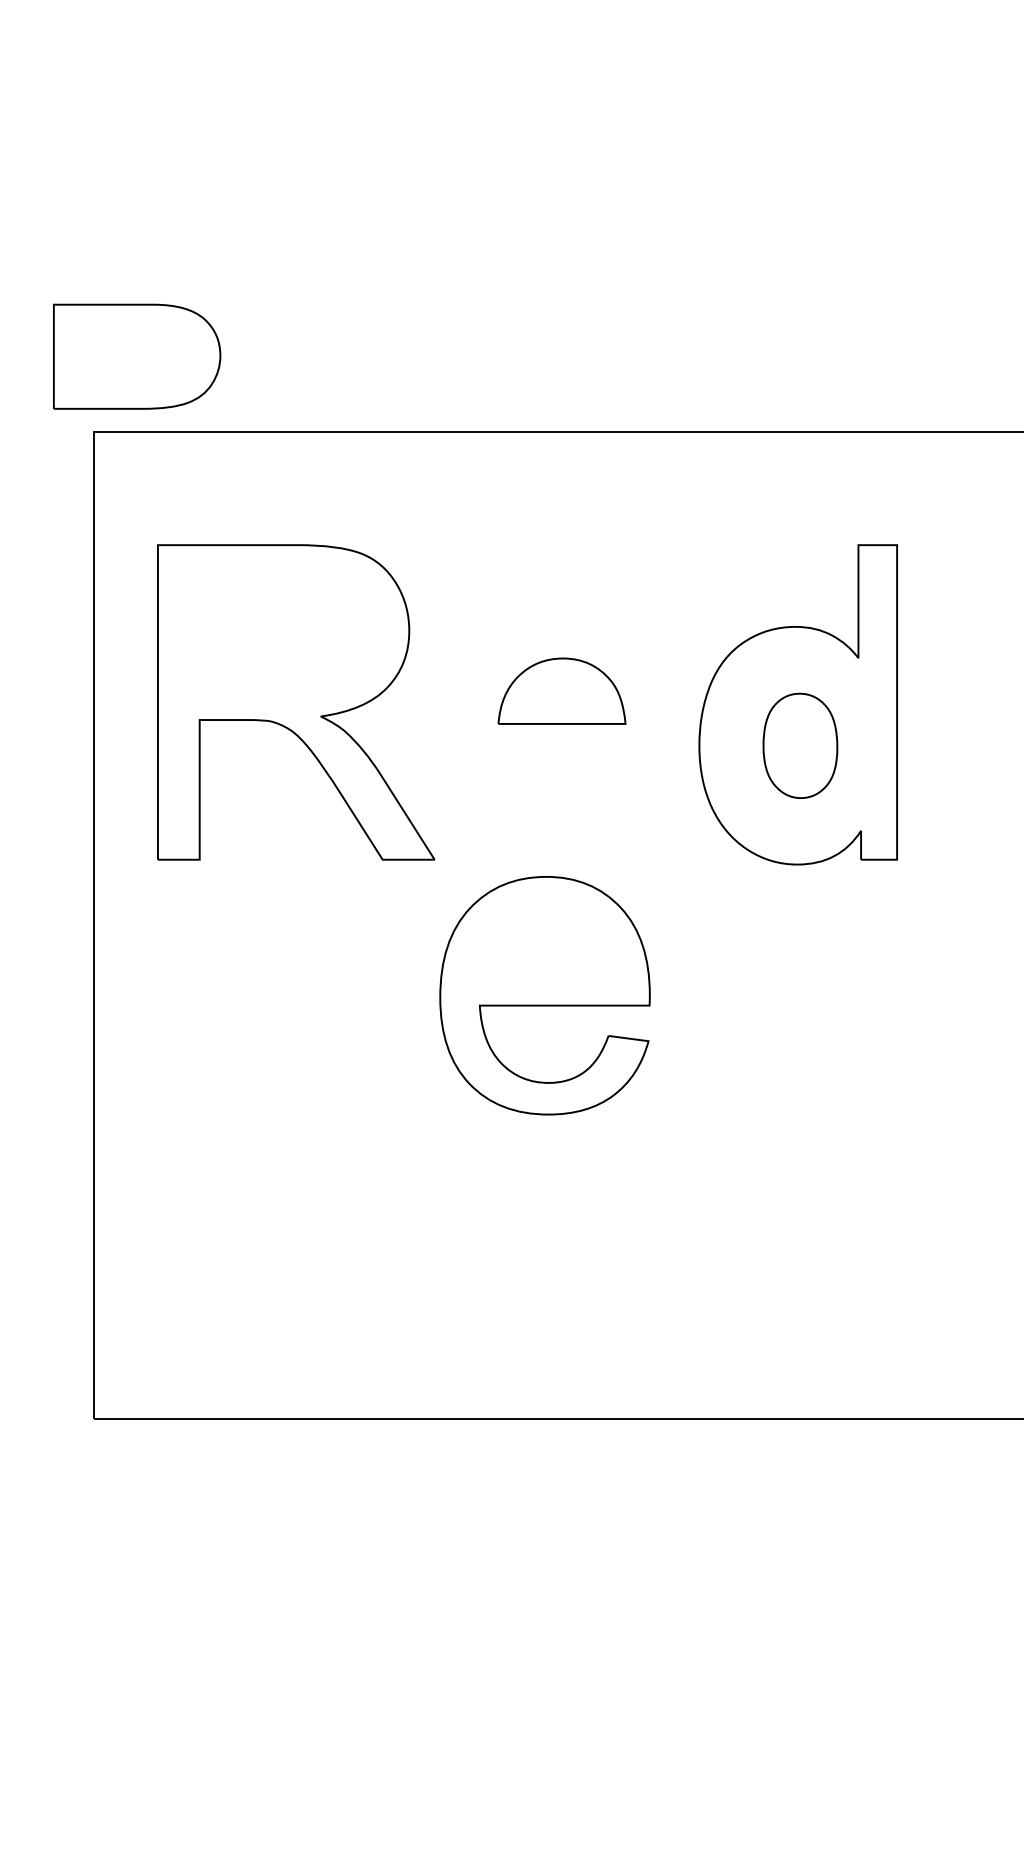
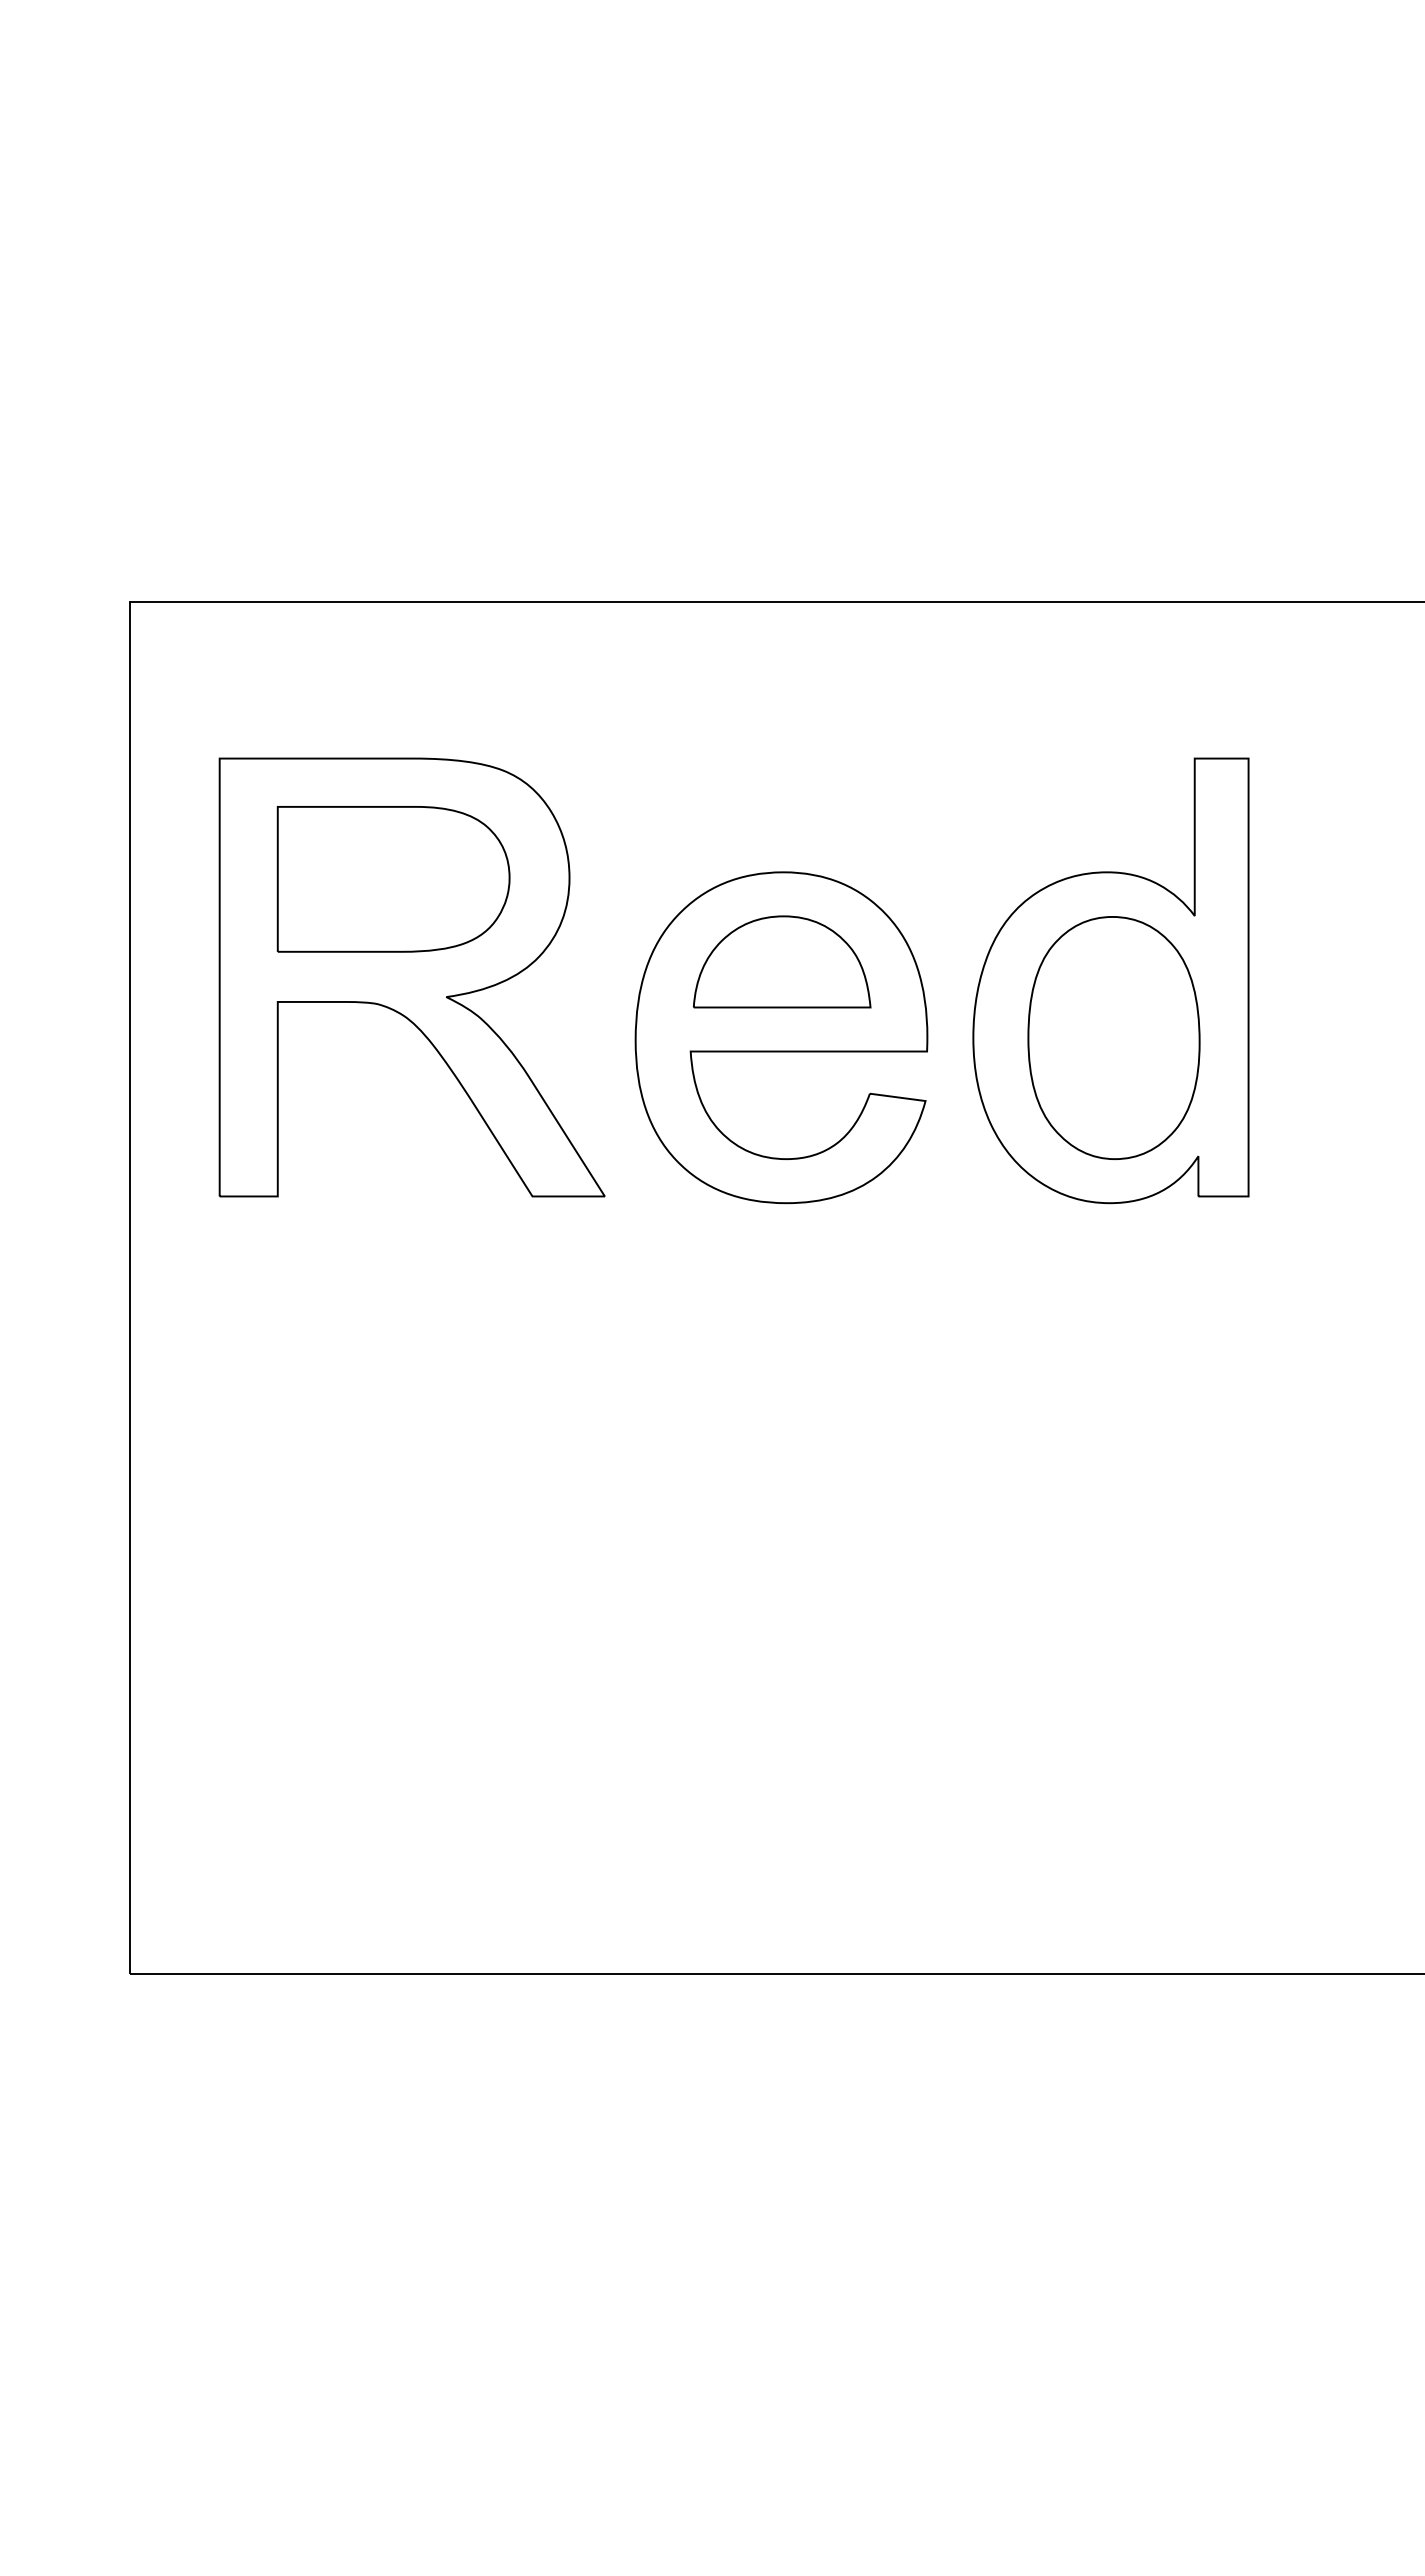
part: (136, 356) -> (393, 879), moved
part: (800, 745) -> (1113, 1037), size x1.67
part: (545, 995) -> (781, 1037), moved

